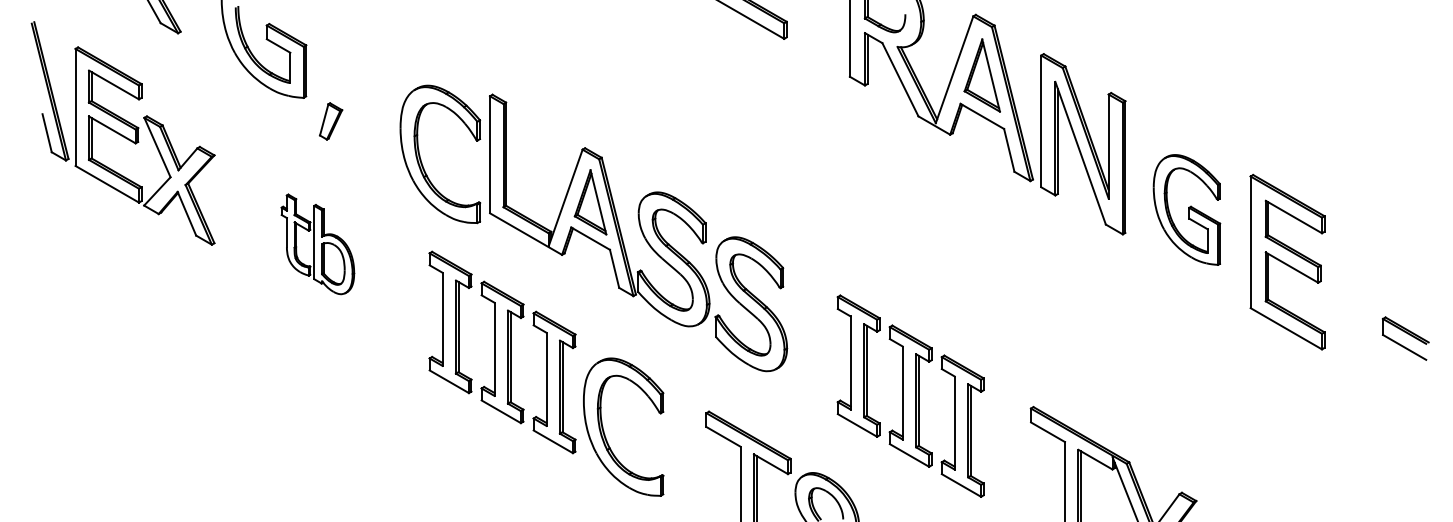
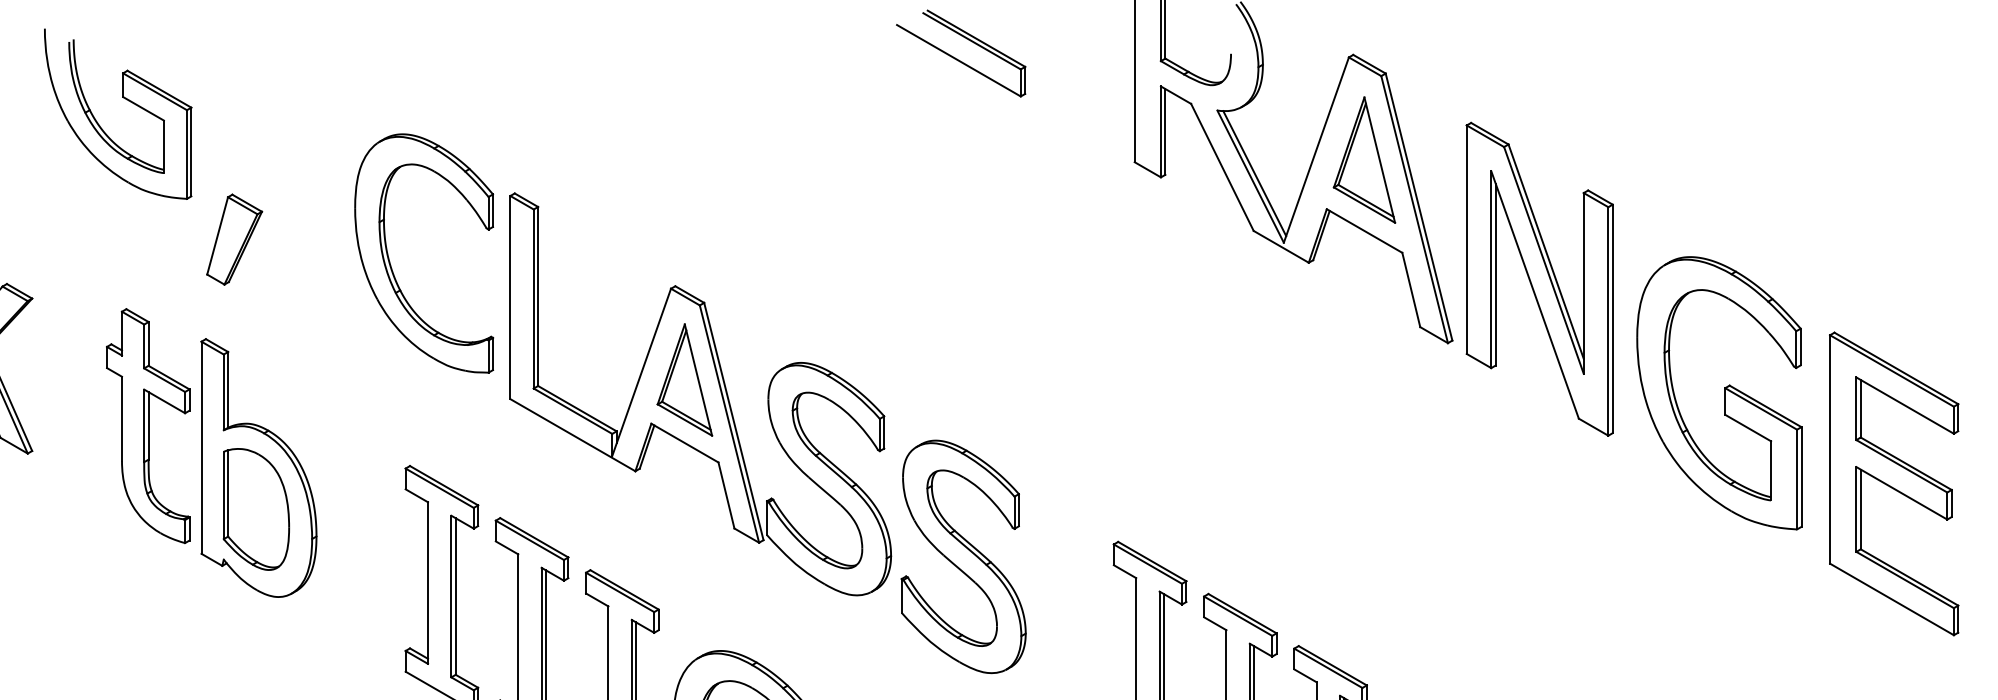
part: (330, 121) -> (233, 239), size x1.43
part: (421, 159) -> (391, 262), moved
part: (1186, 209) -> (1718, 392), size x1.43
part: (317, 244) -> (211, 453), size x1.67

